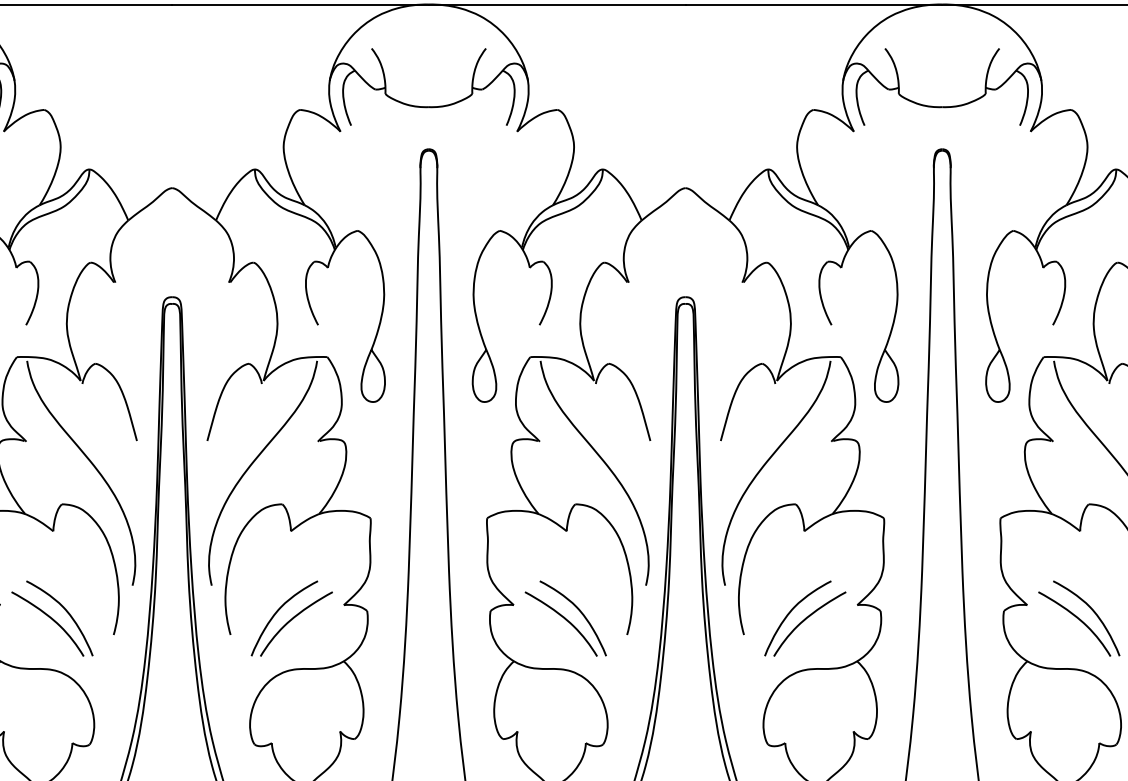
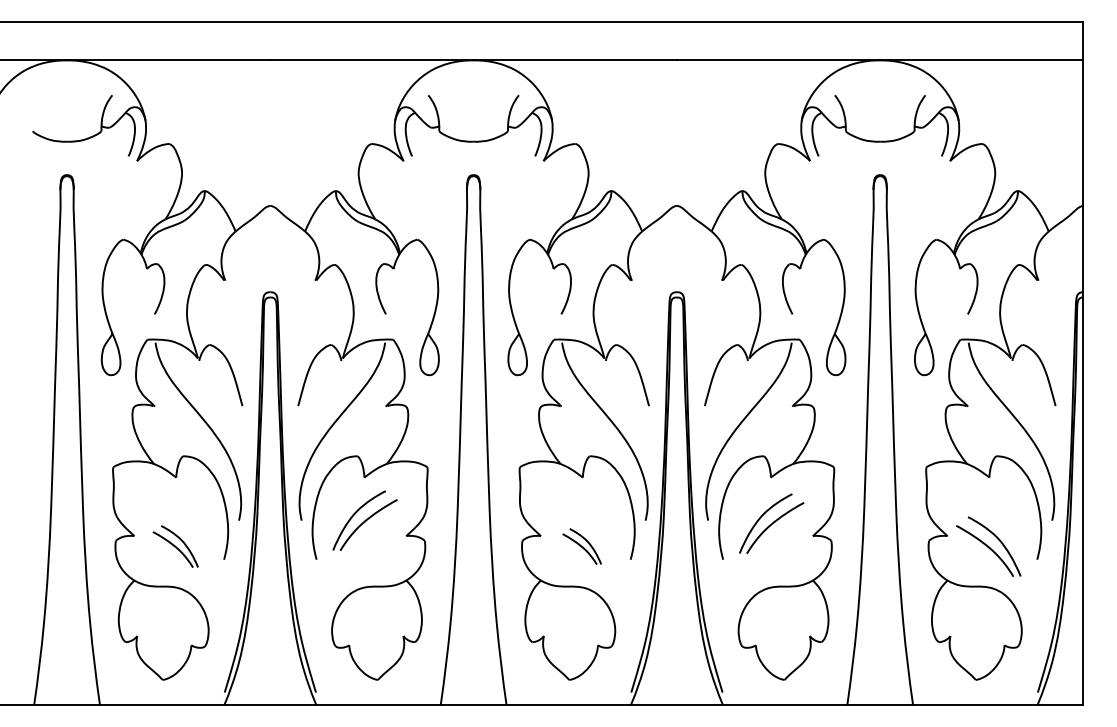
part: (52, 618) -> (175, 546), size x0.7
part: (291, 618) -> (364, 520), moved
part: (565, 618) -> (581, 546), size x0.6
part: (805, 618) -> (771, 523), moved

